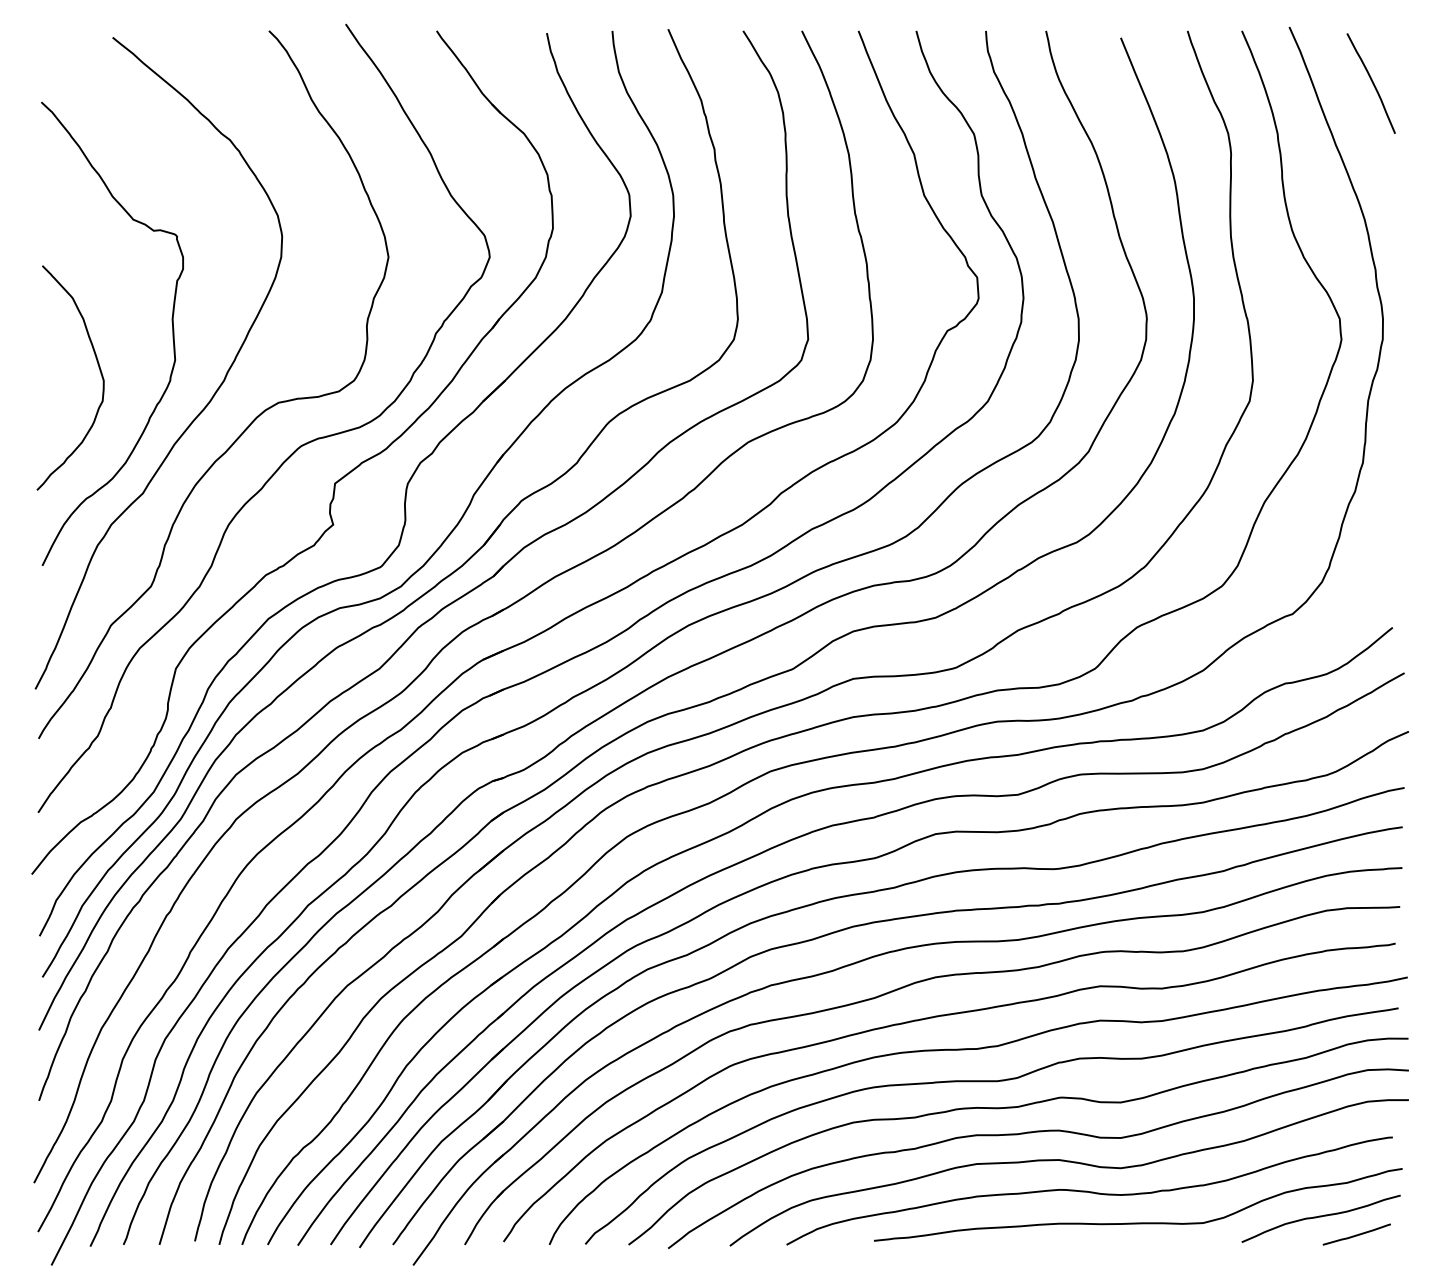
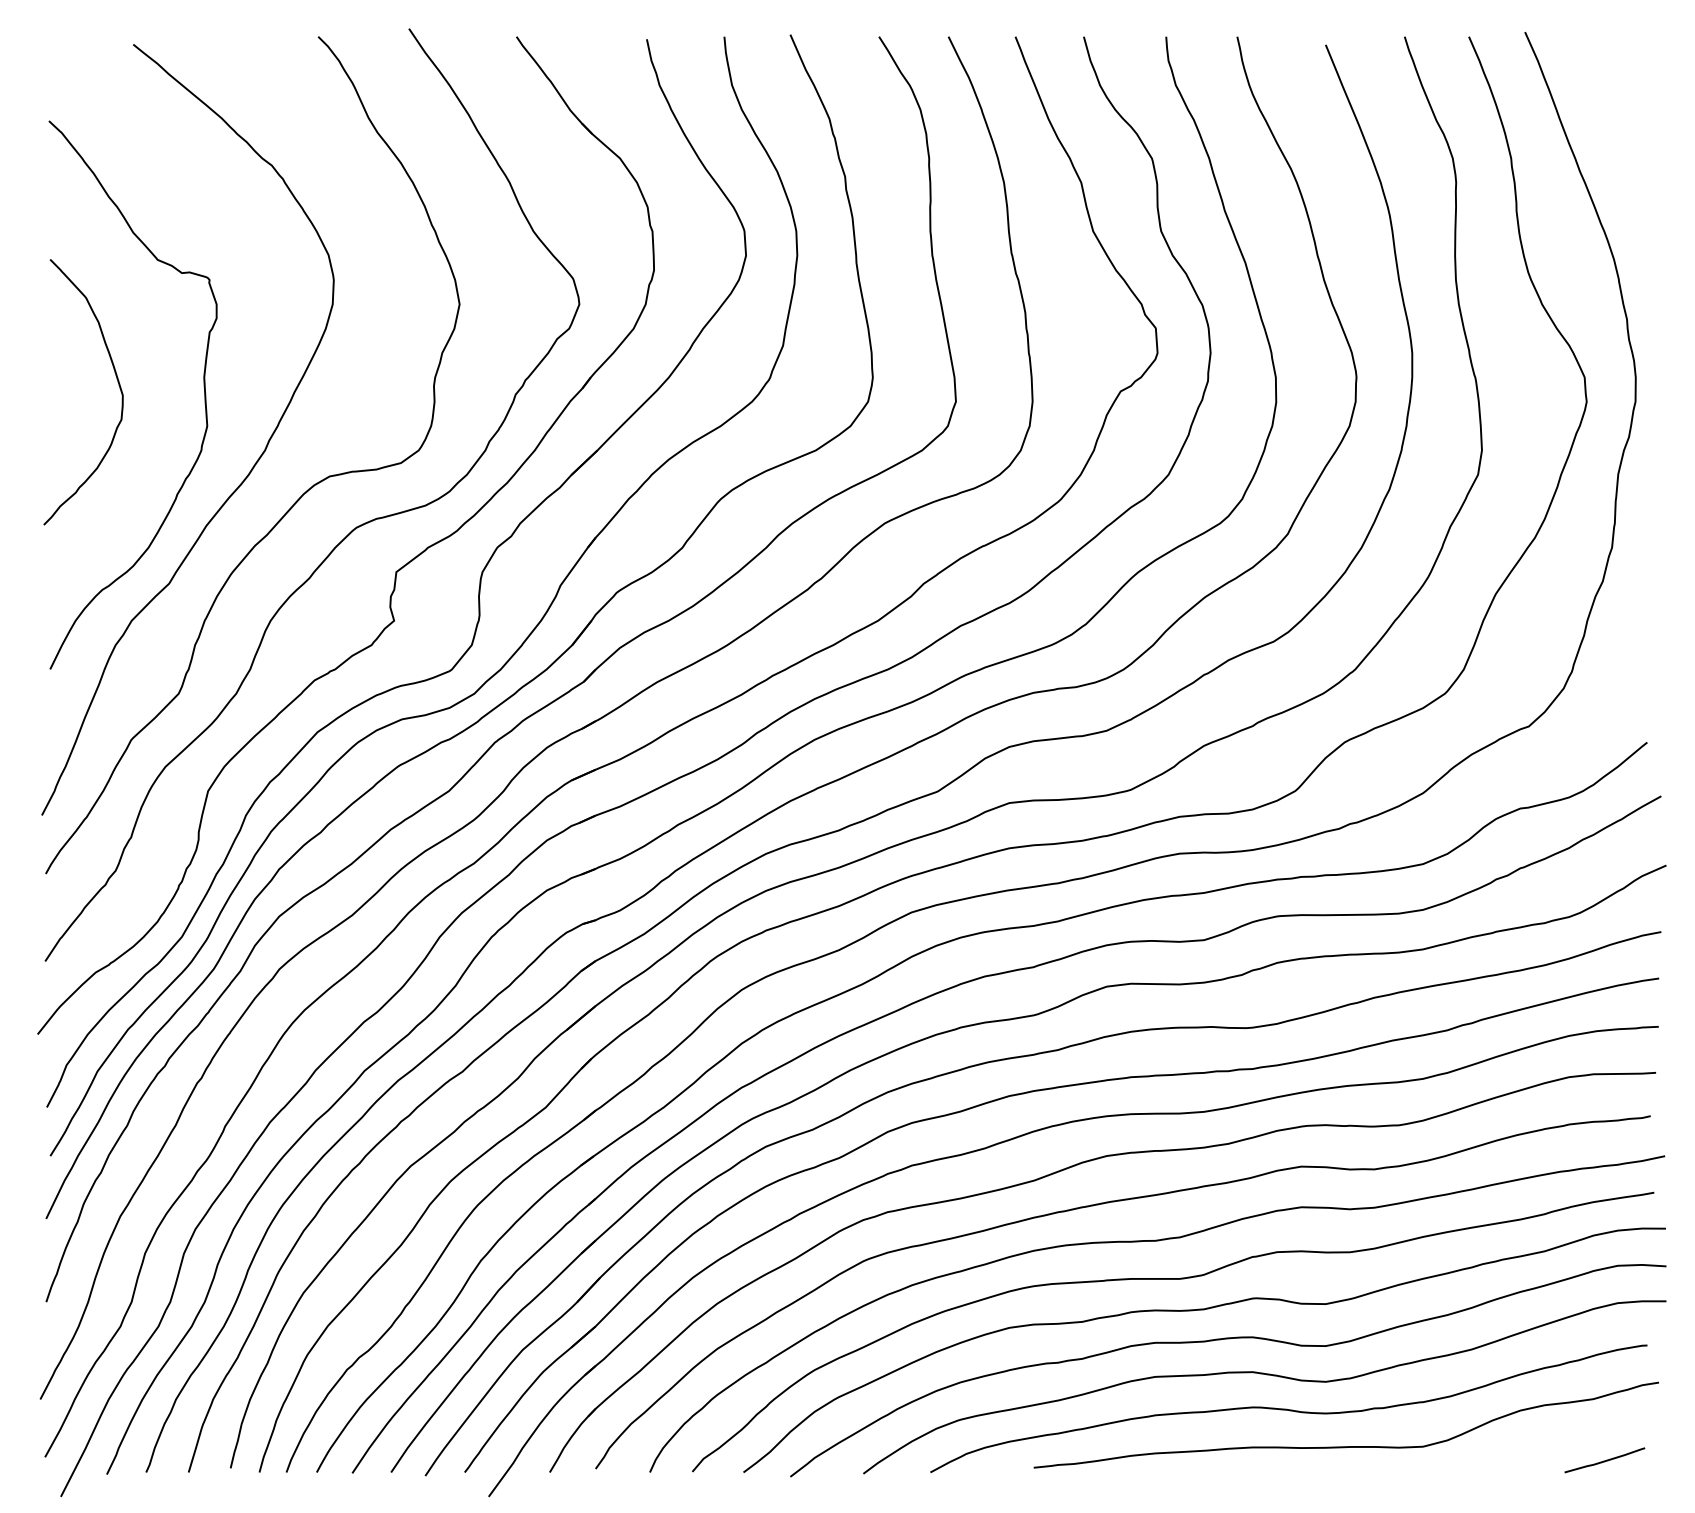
curve: (1371, 82) -> (1622, 97), removed
curve: (99, 369) -> (117, 382), moved
curve: (1321, 1216) -> (1562, 1439), removed

